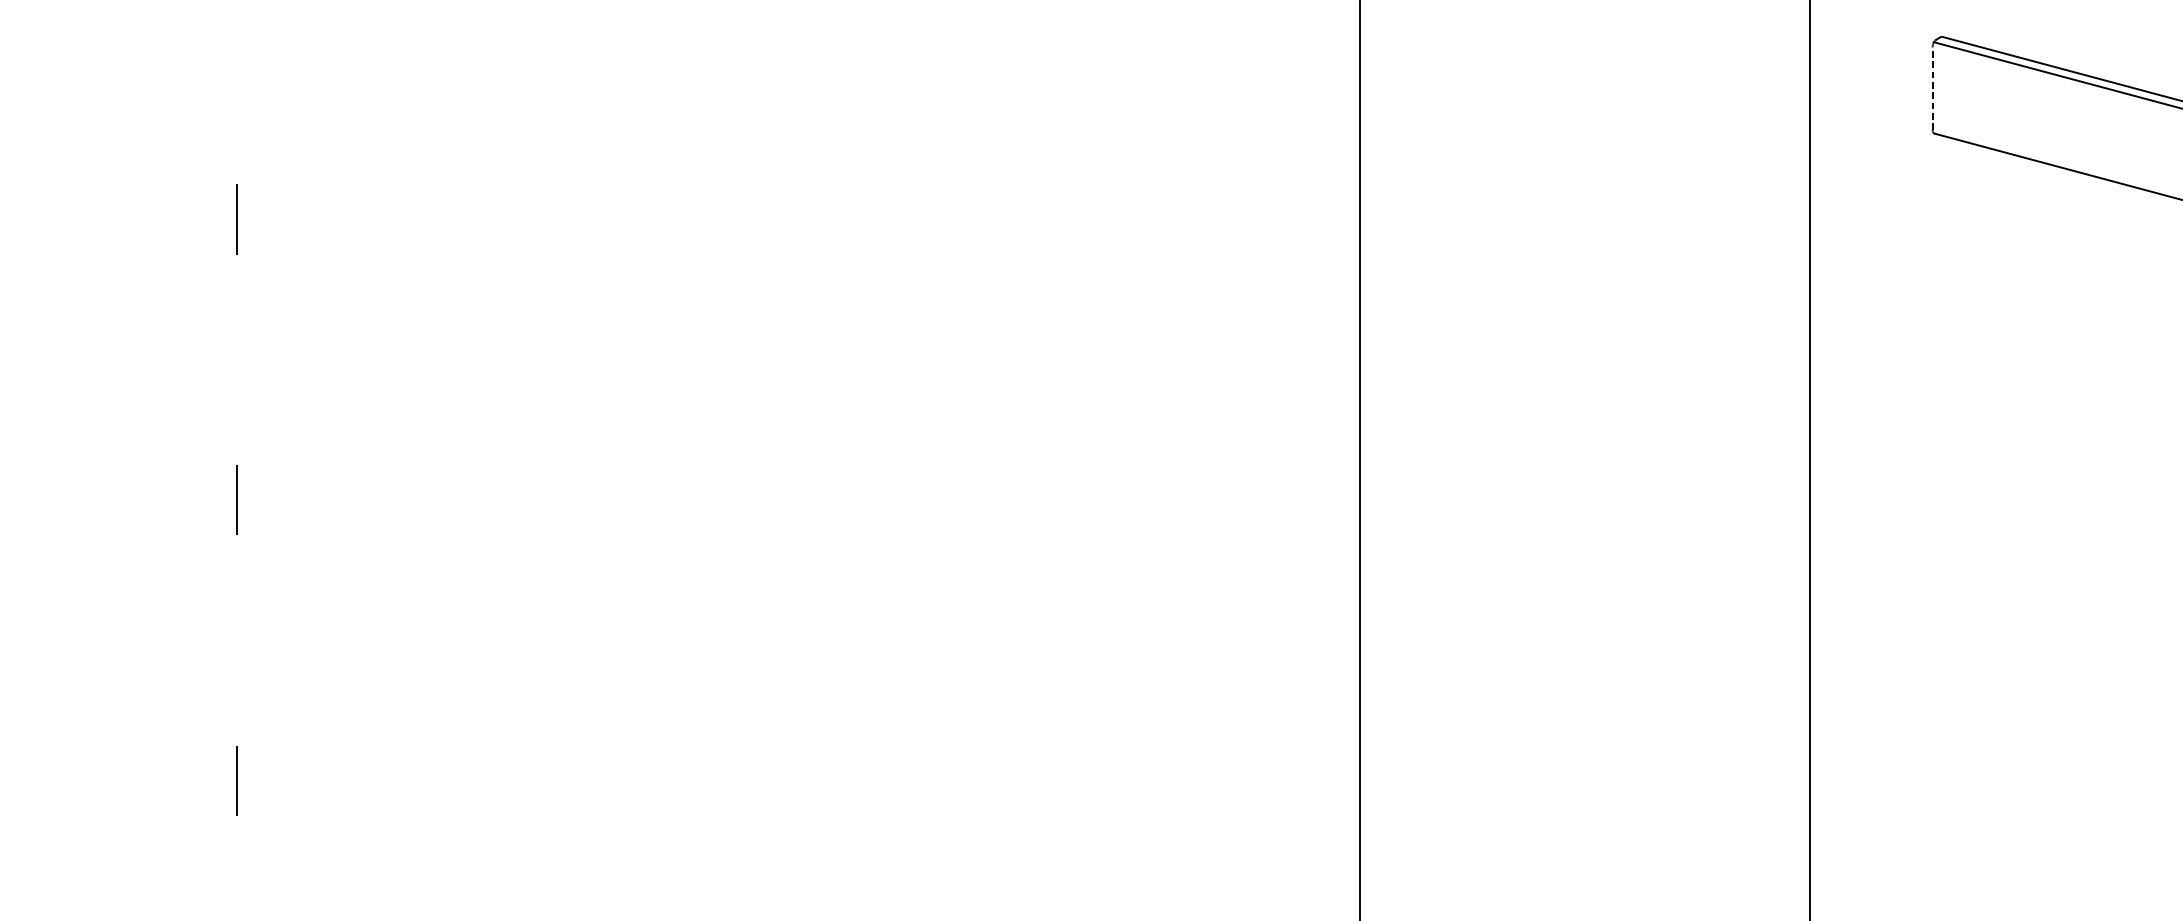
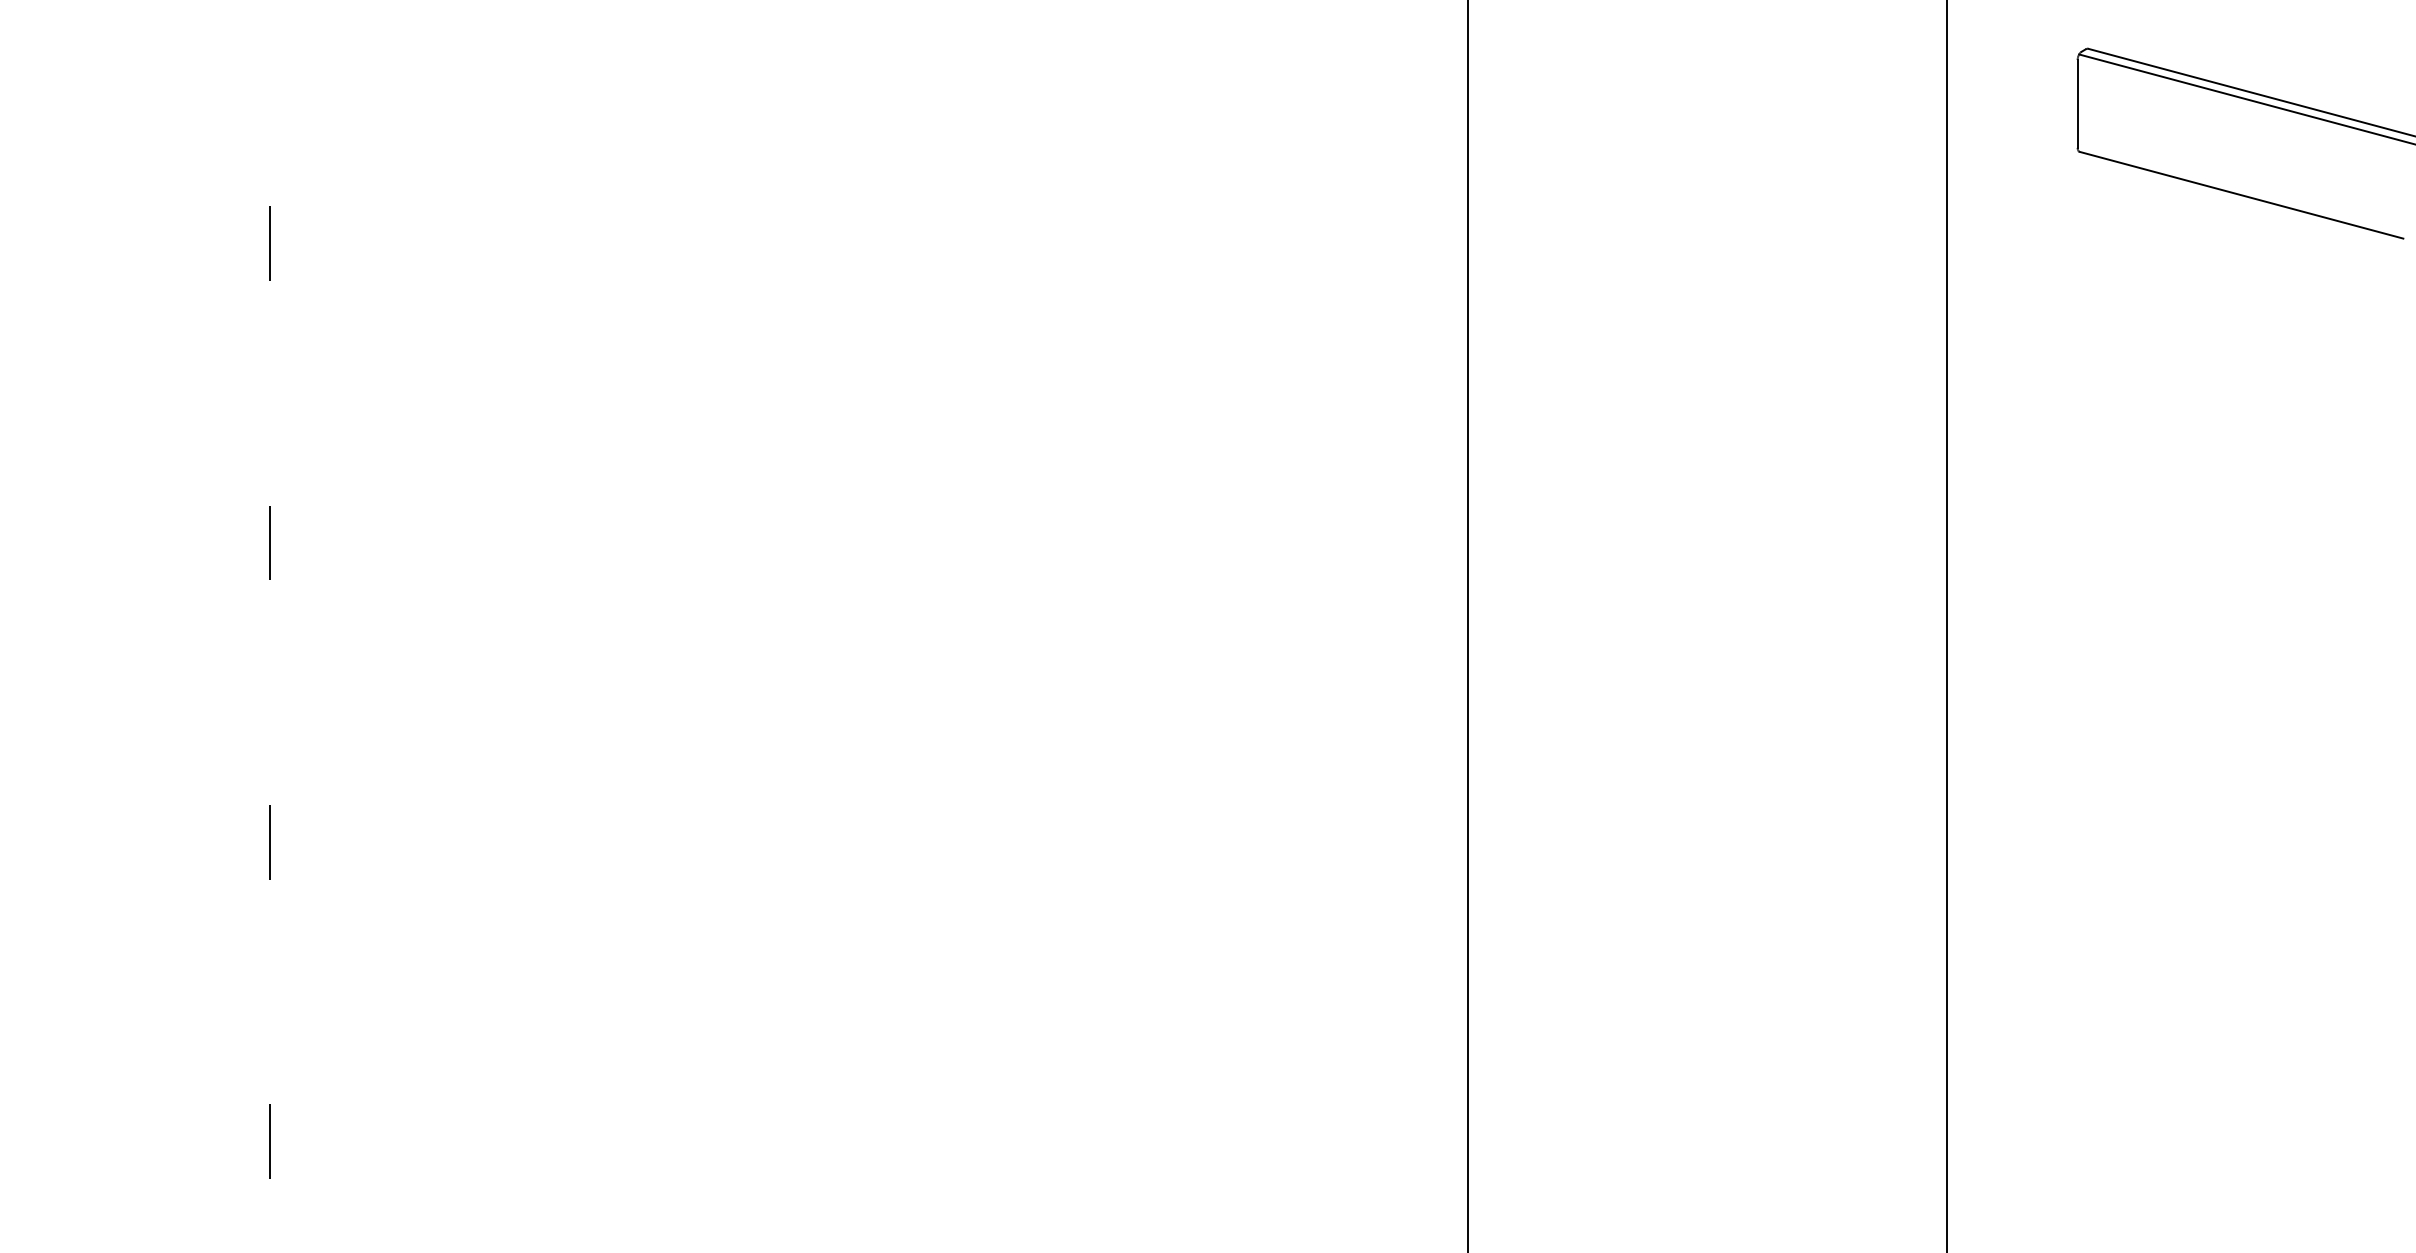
line: (1932, 88) -> (2077, 103), dashed -> solid

